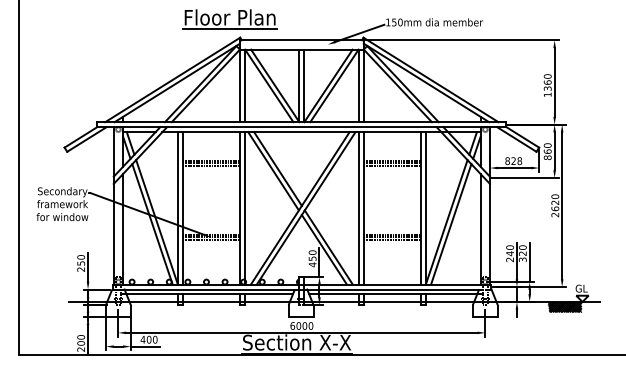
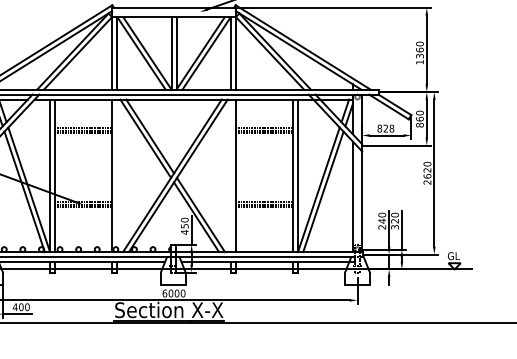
line: (244, 208) -> (116, 176), removed
line: (358, 208) -> (230, 176), removed
hatch: (564, 307) -> (436, 275), removed

